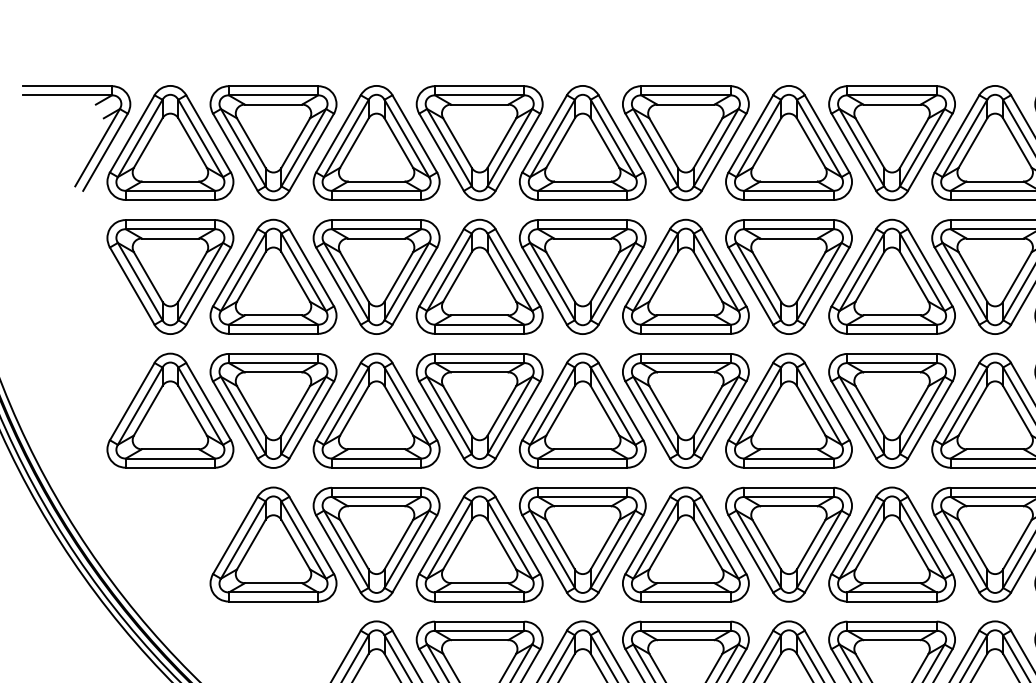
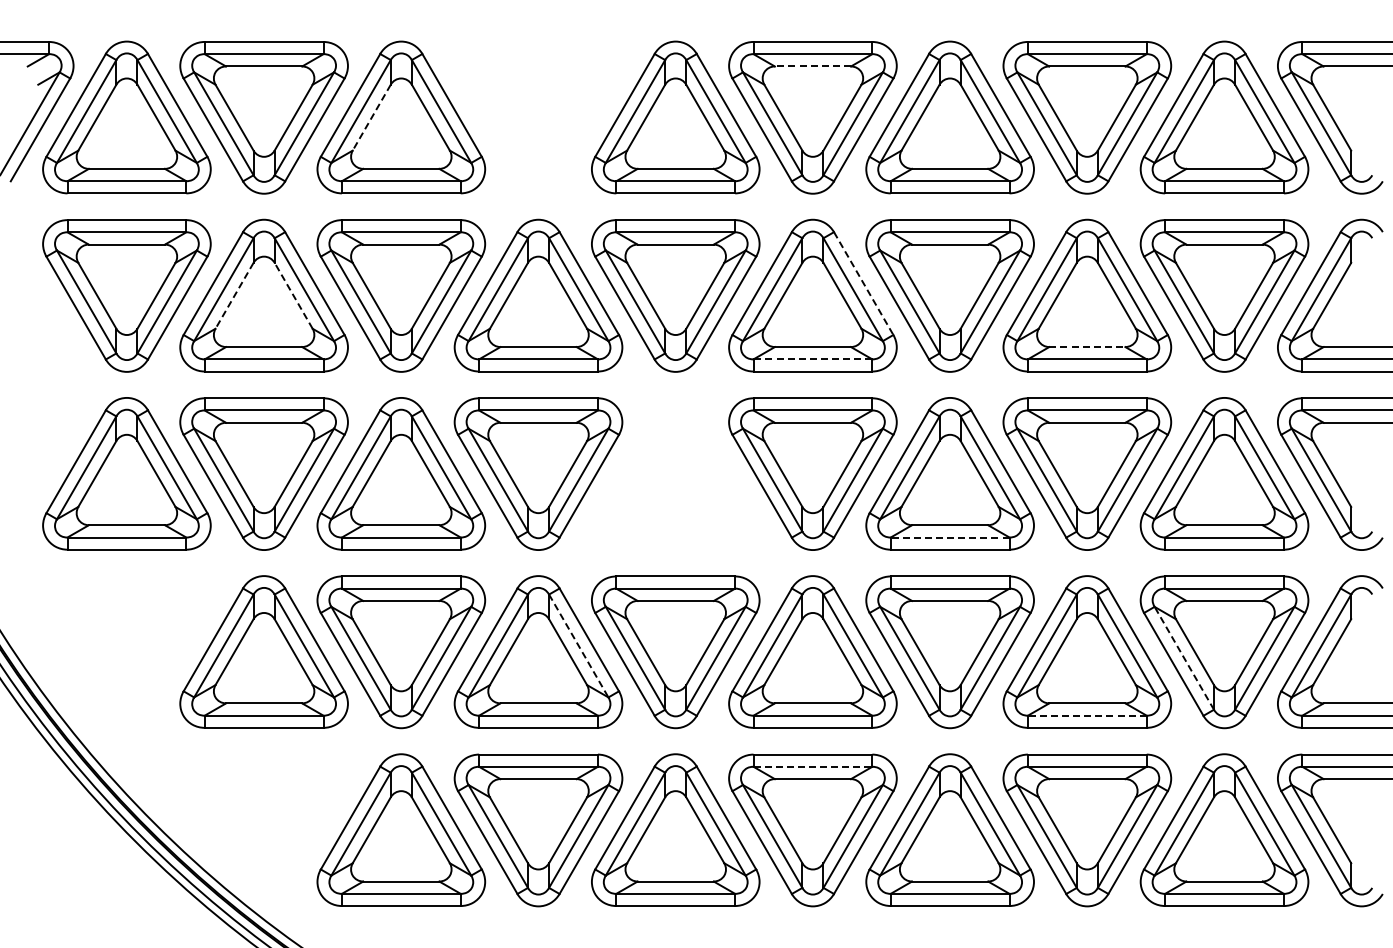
line: (685, 104) -> (812, 66), solid -> dashed
part: (479, 142) -> (538, 117), removed
line: (354, 143) -> (371, 118), solid -> dashed
line: (723, 268) -> (863, 284), solid -> dashed
line: (295, 276) -> (293, 295), solid -> dashed
line: (251, 277) -> (234, 296), solid -> dashed
line: (892, 315) -> (1087, 347), solid -> dashed
line: (685, 324) -> (812, 359), solid -> dashed
part: (582, 410) -> (675, 473), removed
line: (788, 458) -> (949, 537), solid -> dashed
line: (510, 540) -> (579, 646), solid -> dashed
line: (965, 548) -> (1184, 657), solid -> dashed
line: (891, 592) -> (1086, 715), solid -> dashed
line: (686, 630) -> (813, 766), solid -> dashed

